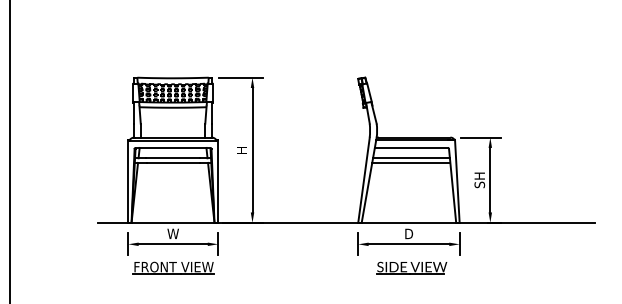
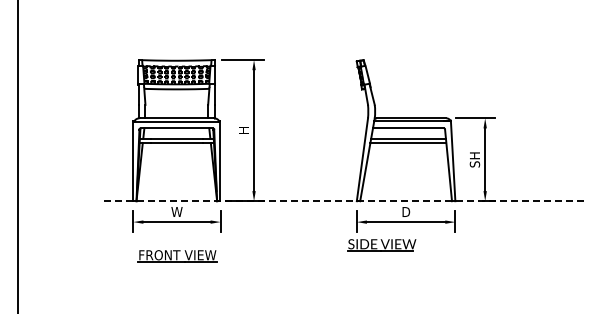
line: (346, 223) -> (345, 201), solid -> dashed
part: (173, 268) -> (177, 256), moved
part: (411, 268) -> (381, 245), moved

